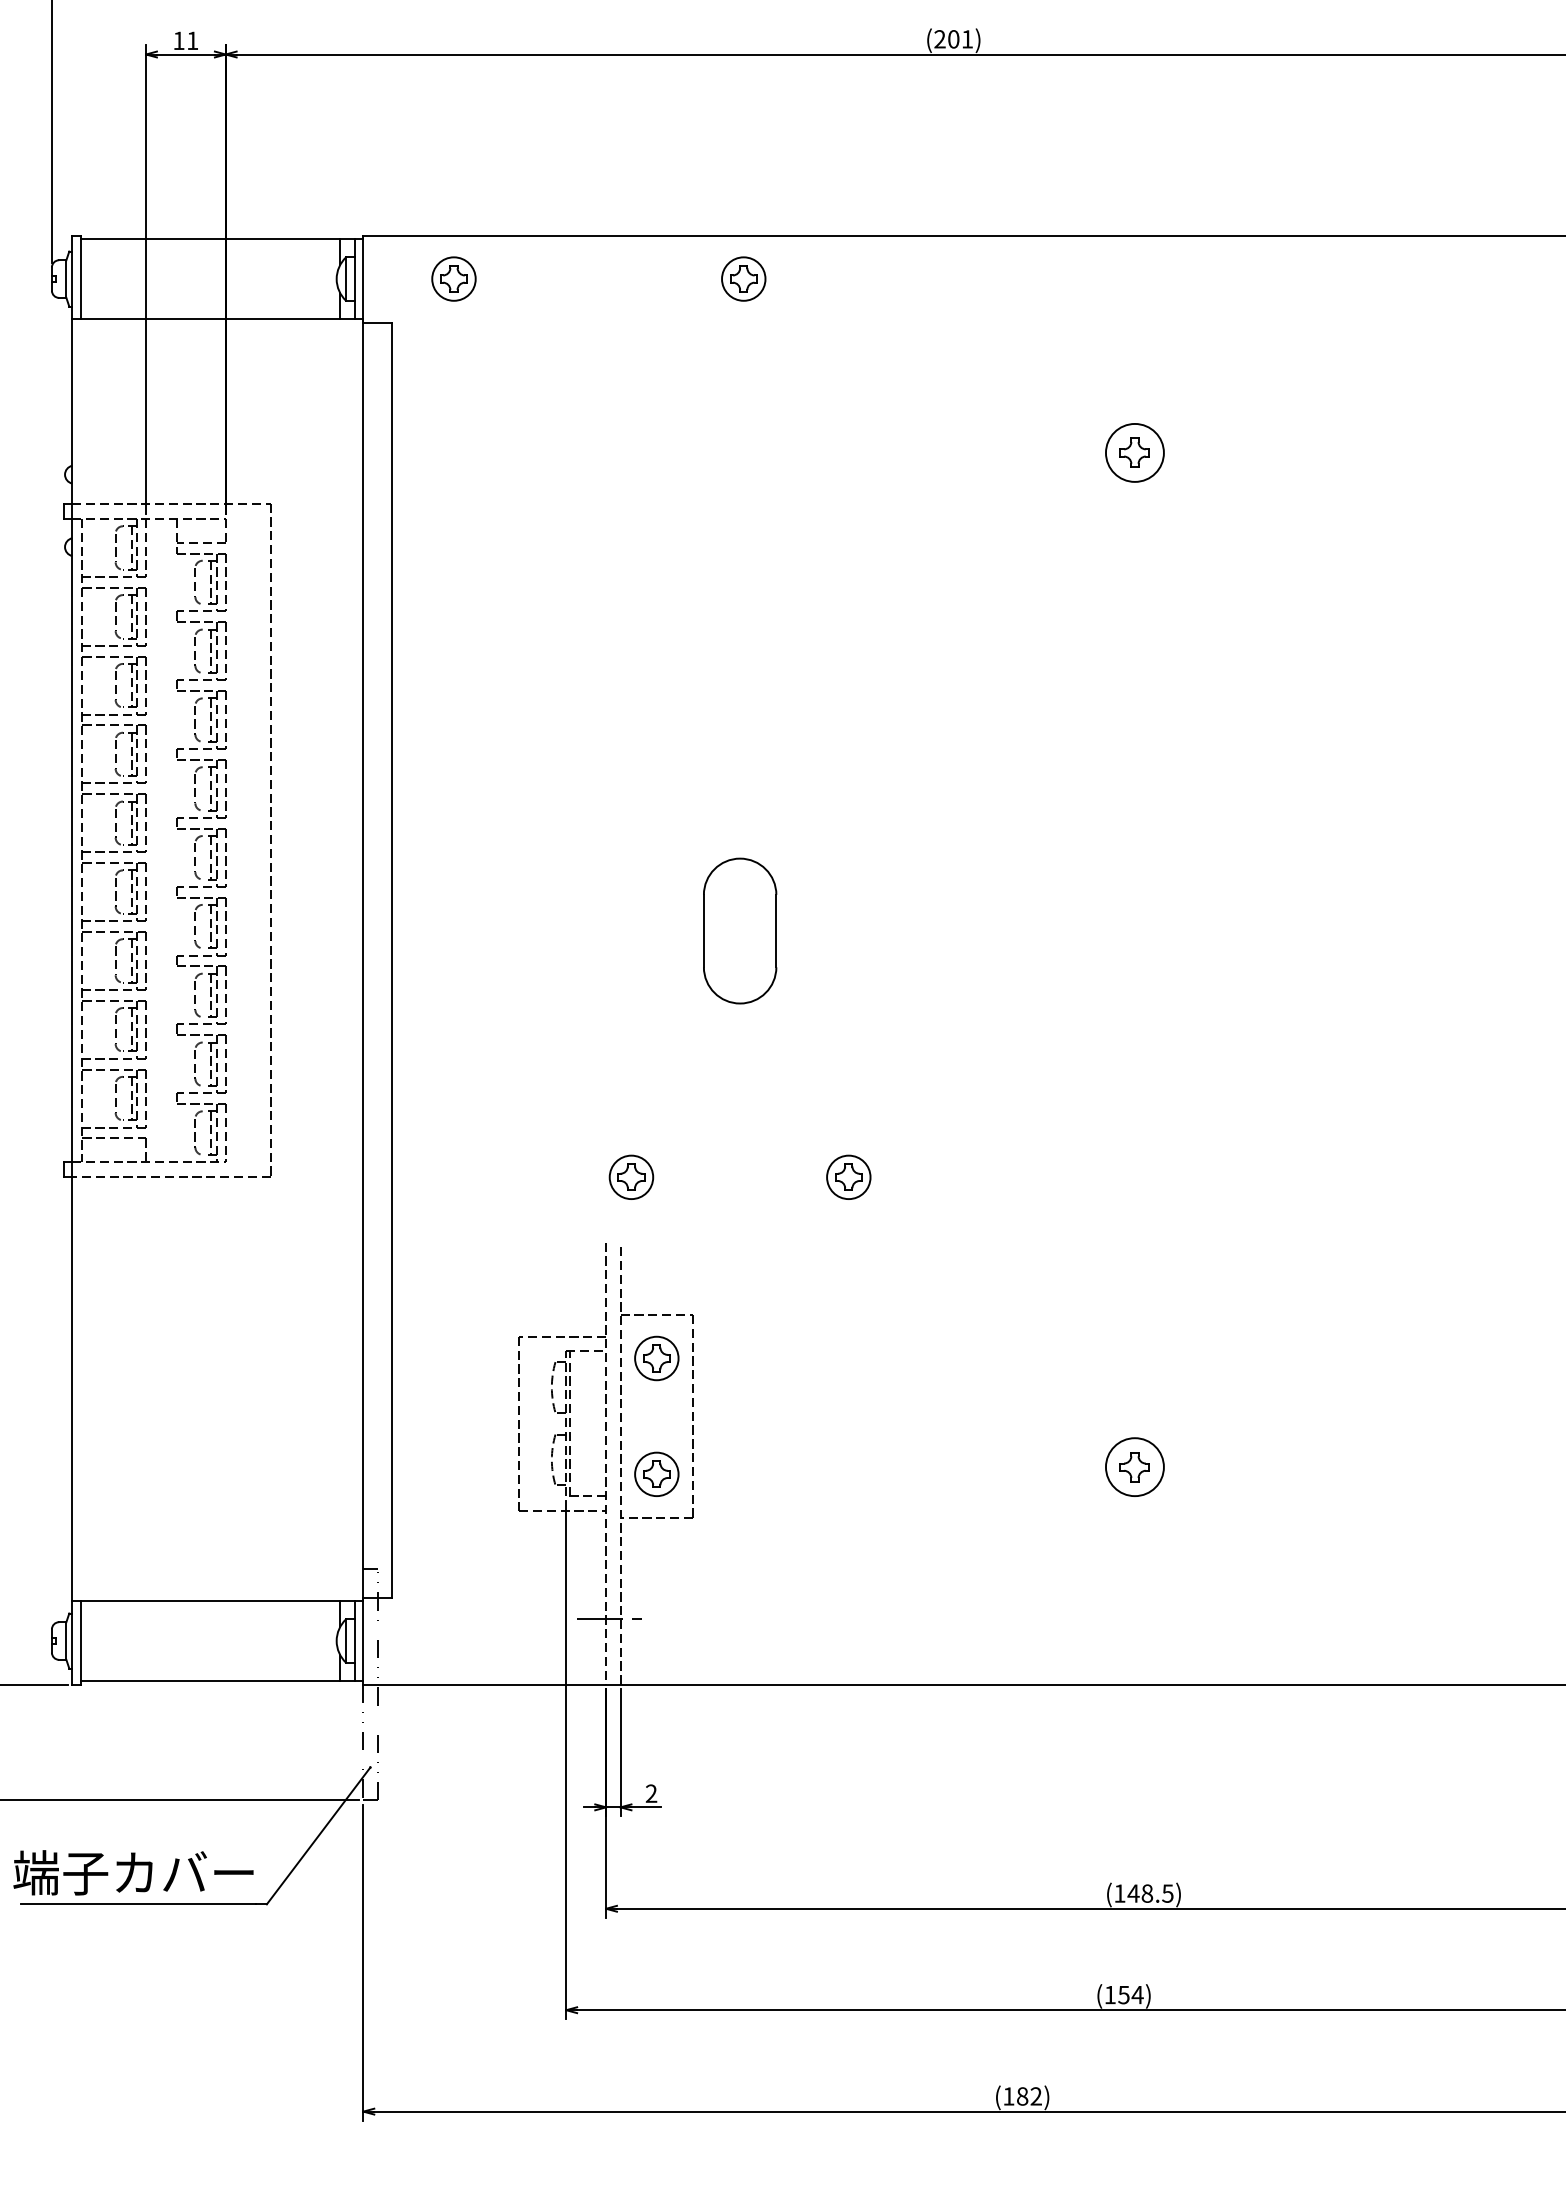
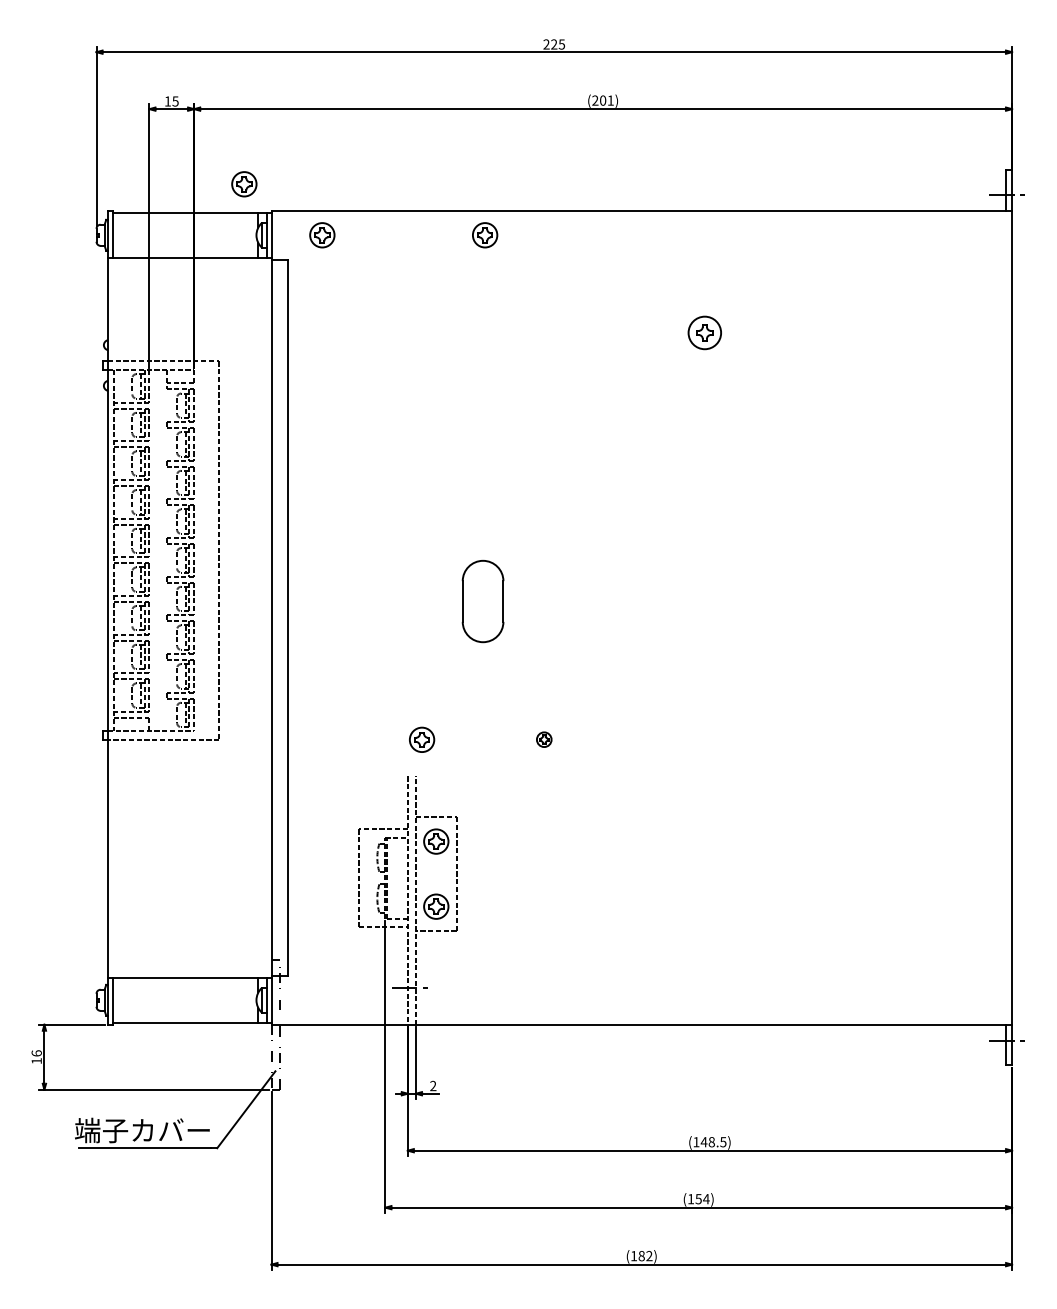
text: (192, 40) -> (175, 101), 11 -> 15
part: (315, 188) -> (244, 184), added
part: (849, 1176) -> (544, 739), size x0.6
part: (1134, 1466) -> (704, 902), removed

